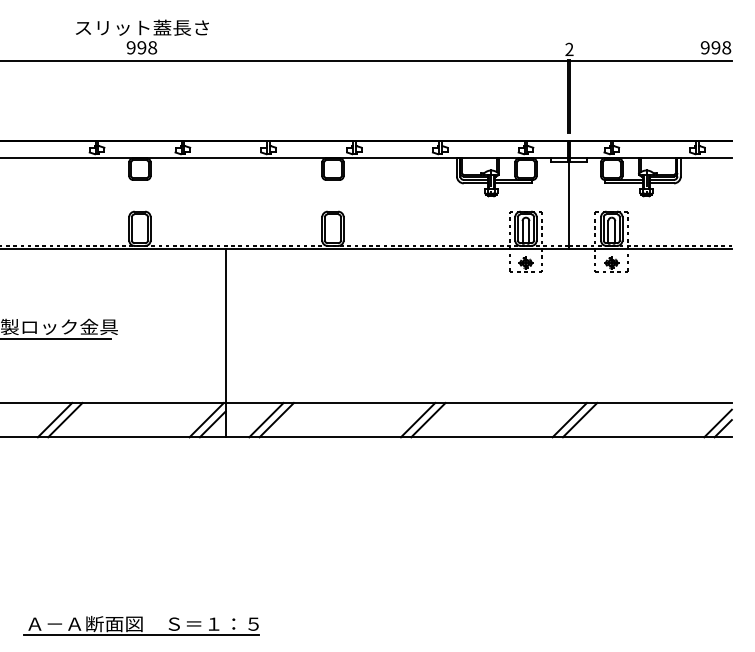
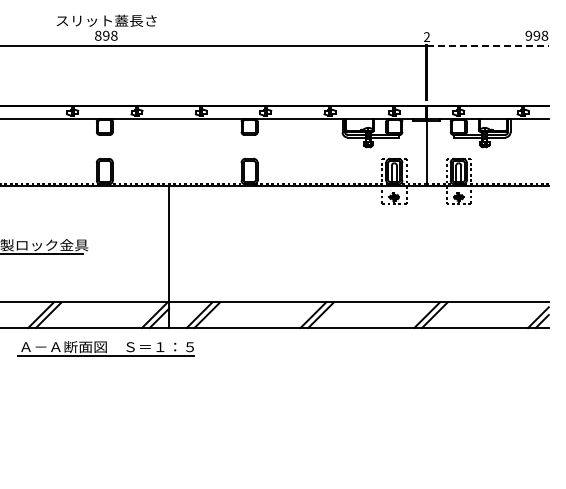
text: (131, 47) -> (98, 35), 998 -> 898
line: (651, 60) -> (488, 45), solid -> dashed
part: (140, 625) -> (105, 348), moved

